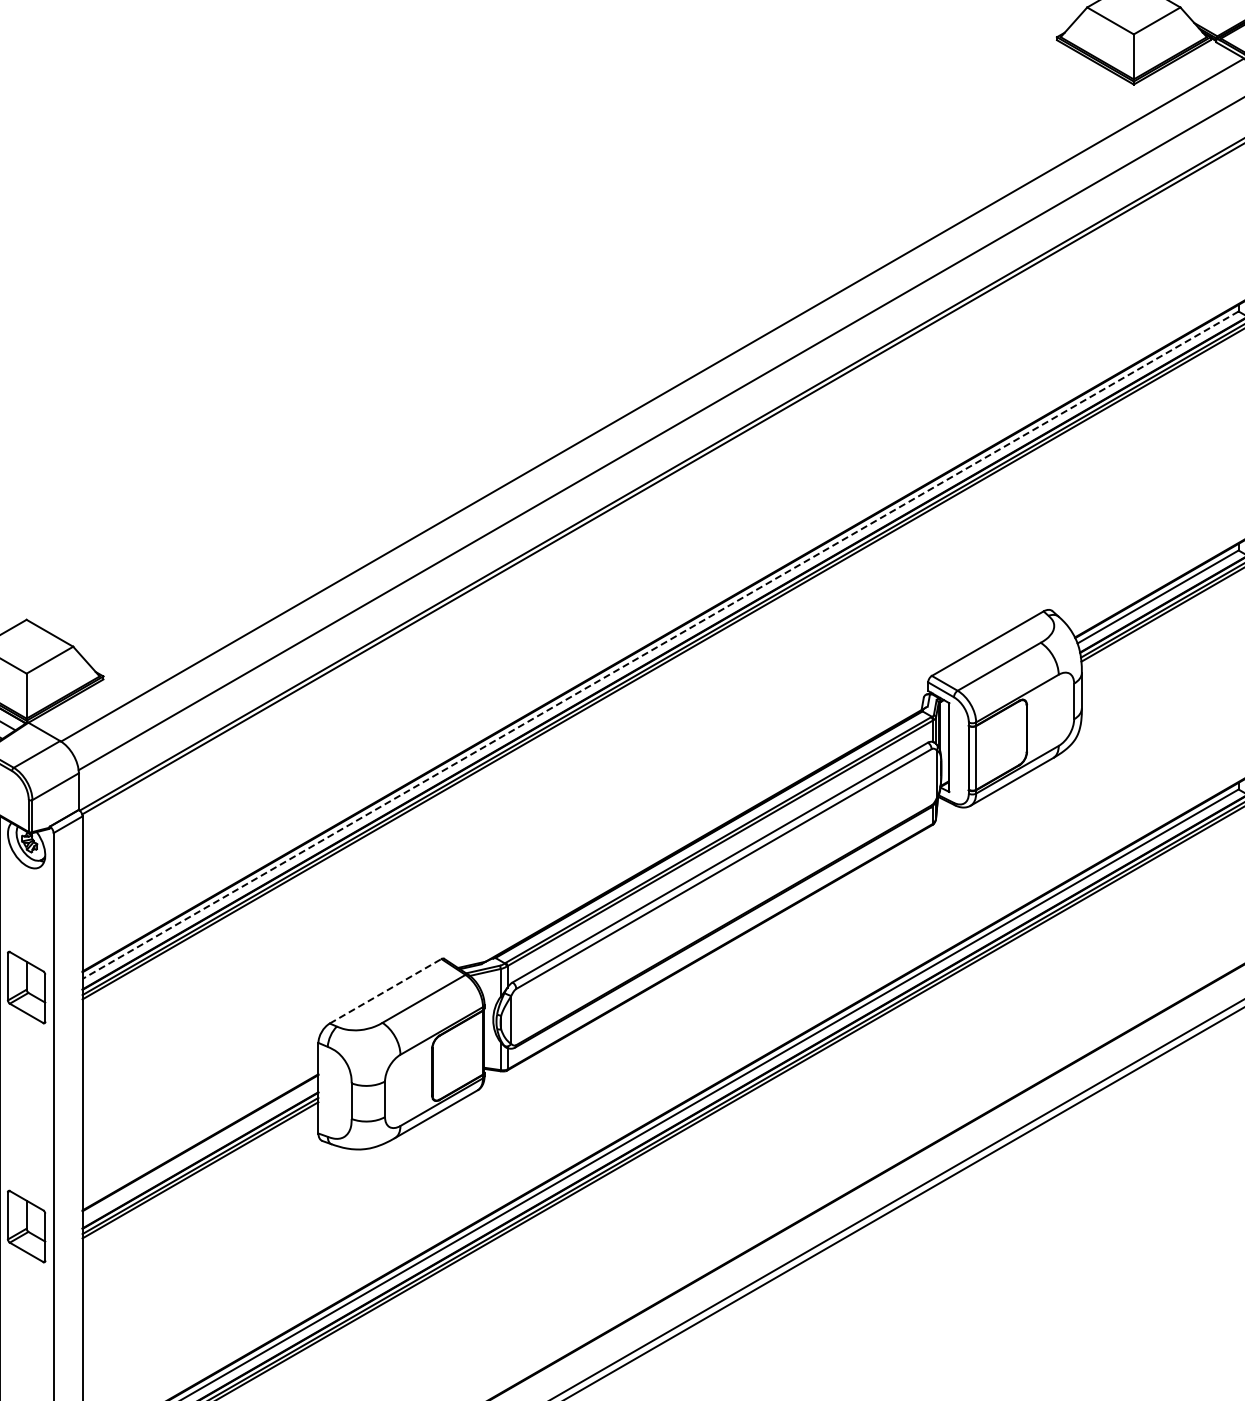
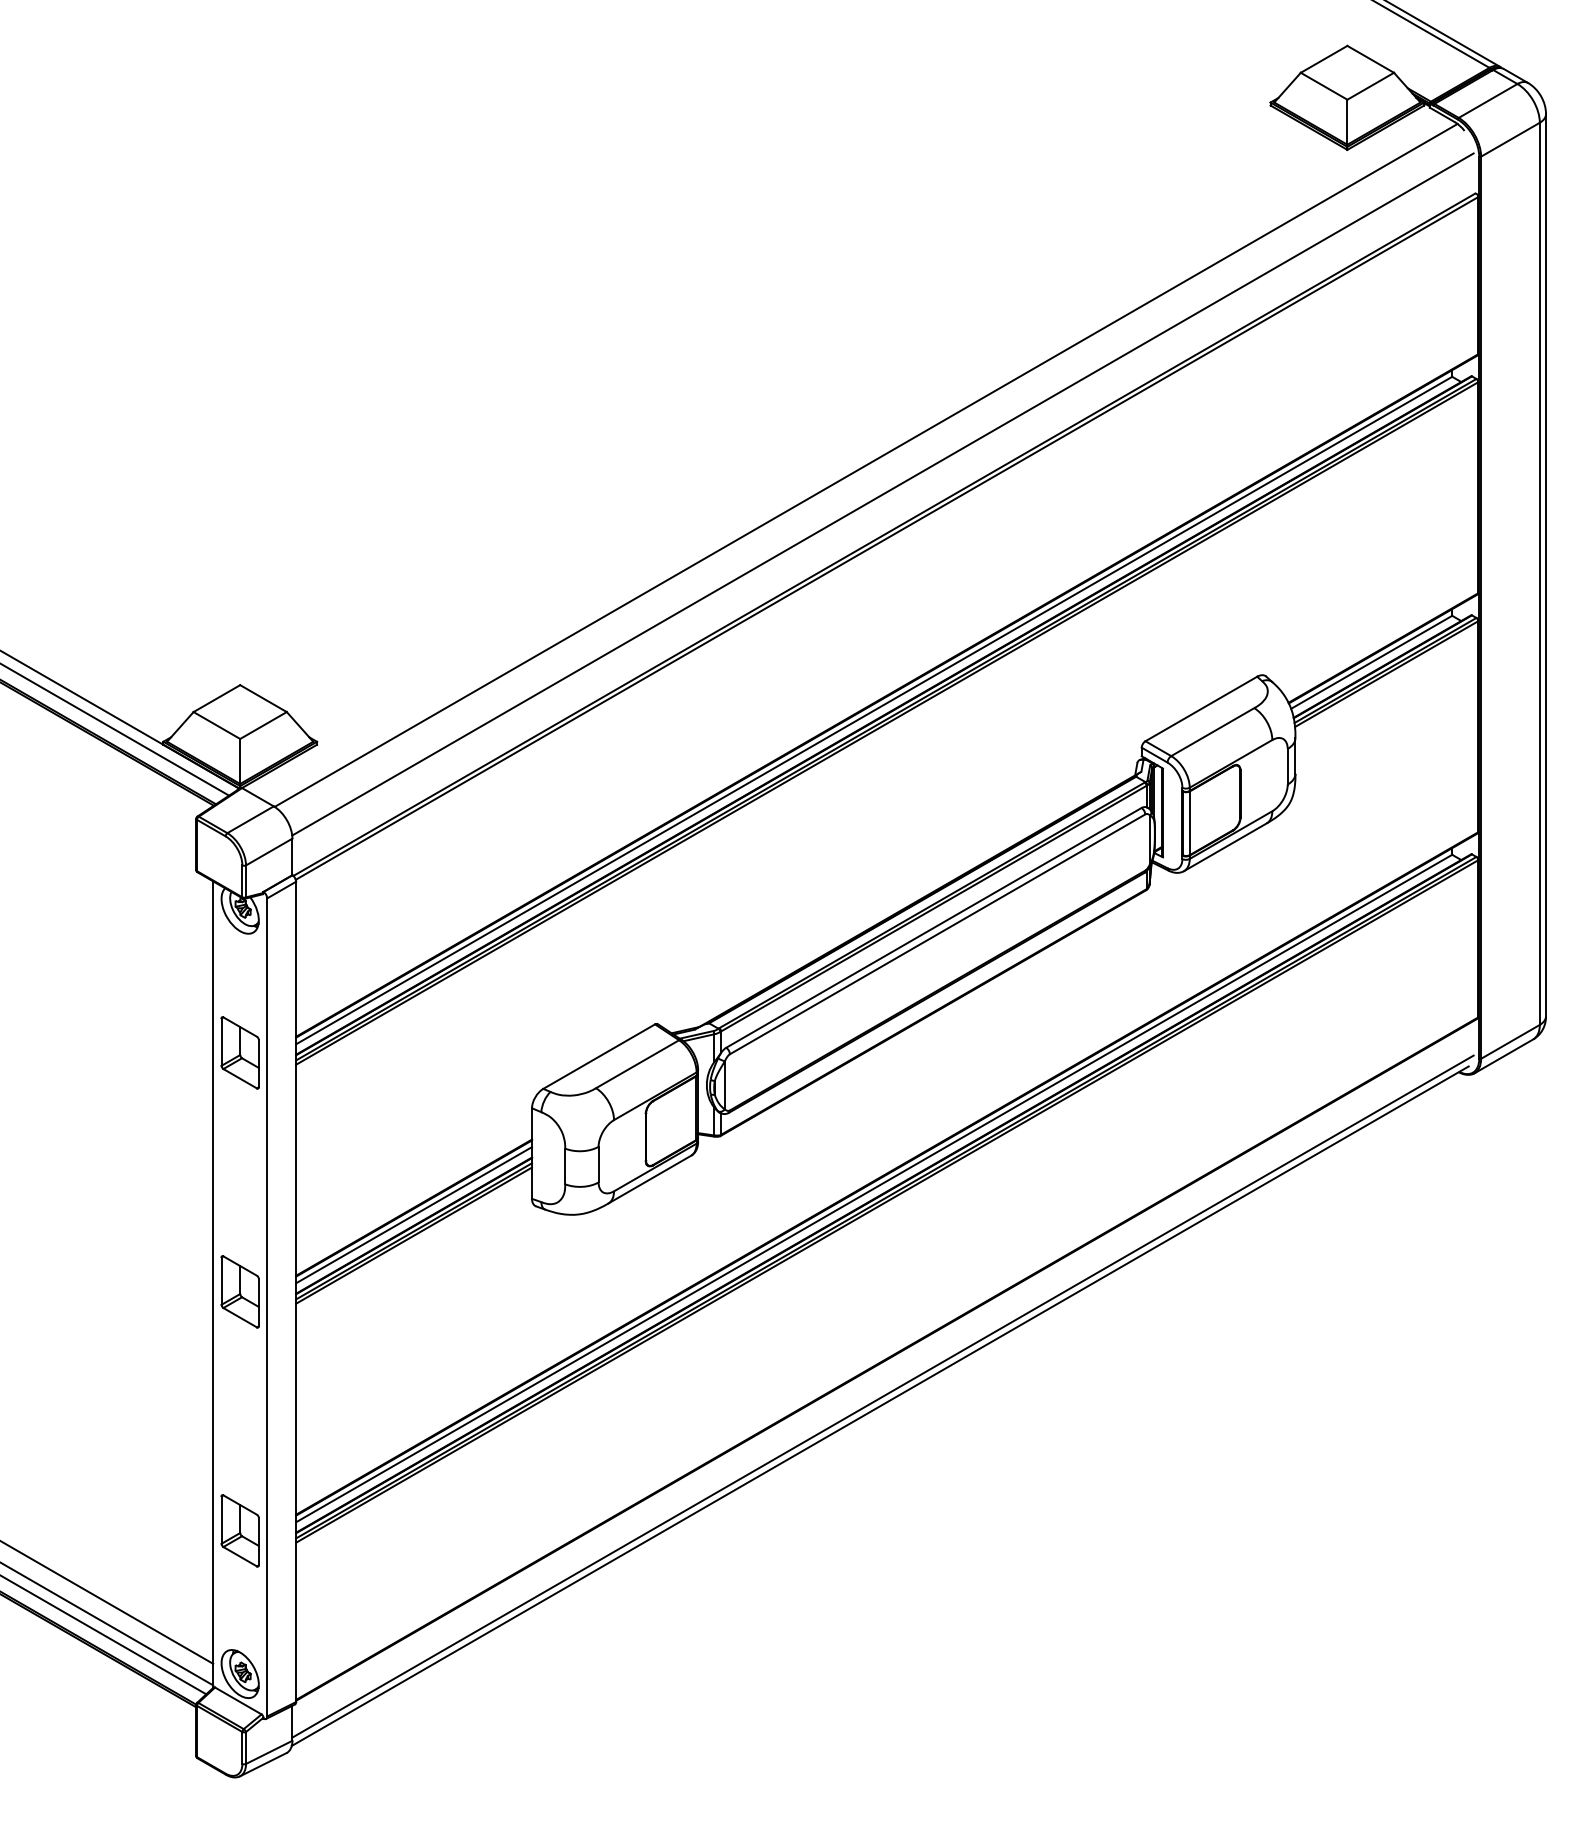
line: (659, 645) -> (873, 710), dashed -> solid
line: (385, 991) -> (599, 1056), dashed -> solid
line: (200, 1150) -> (414, 1215), added

